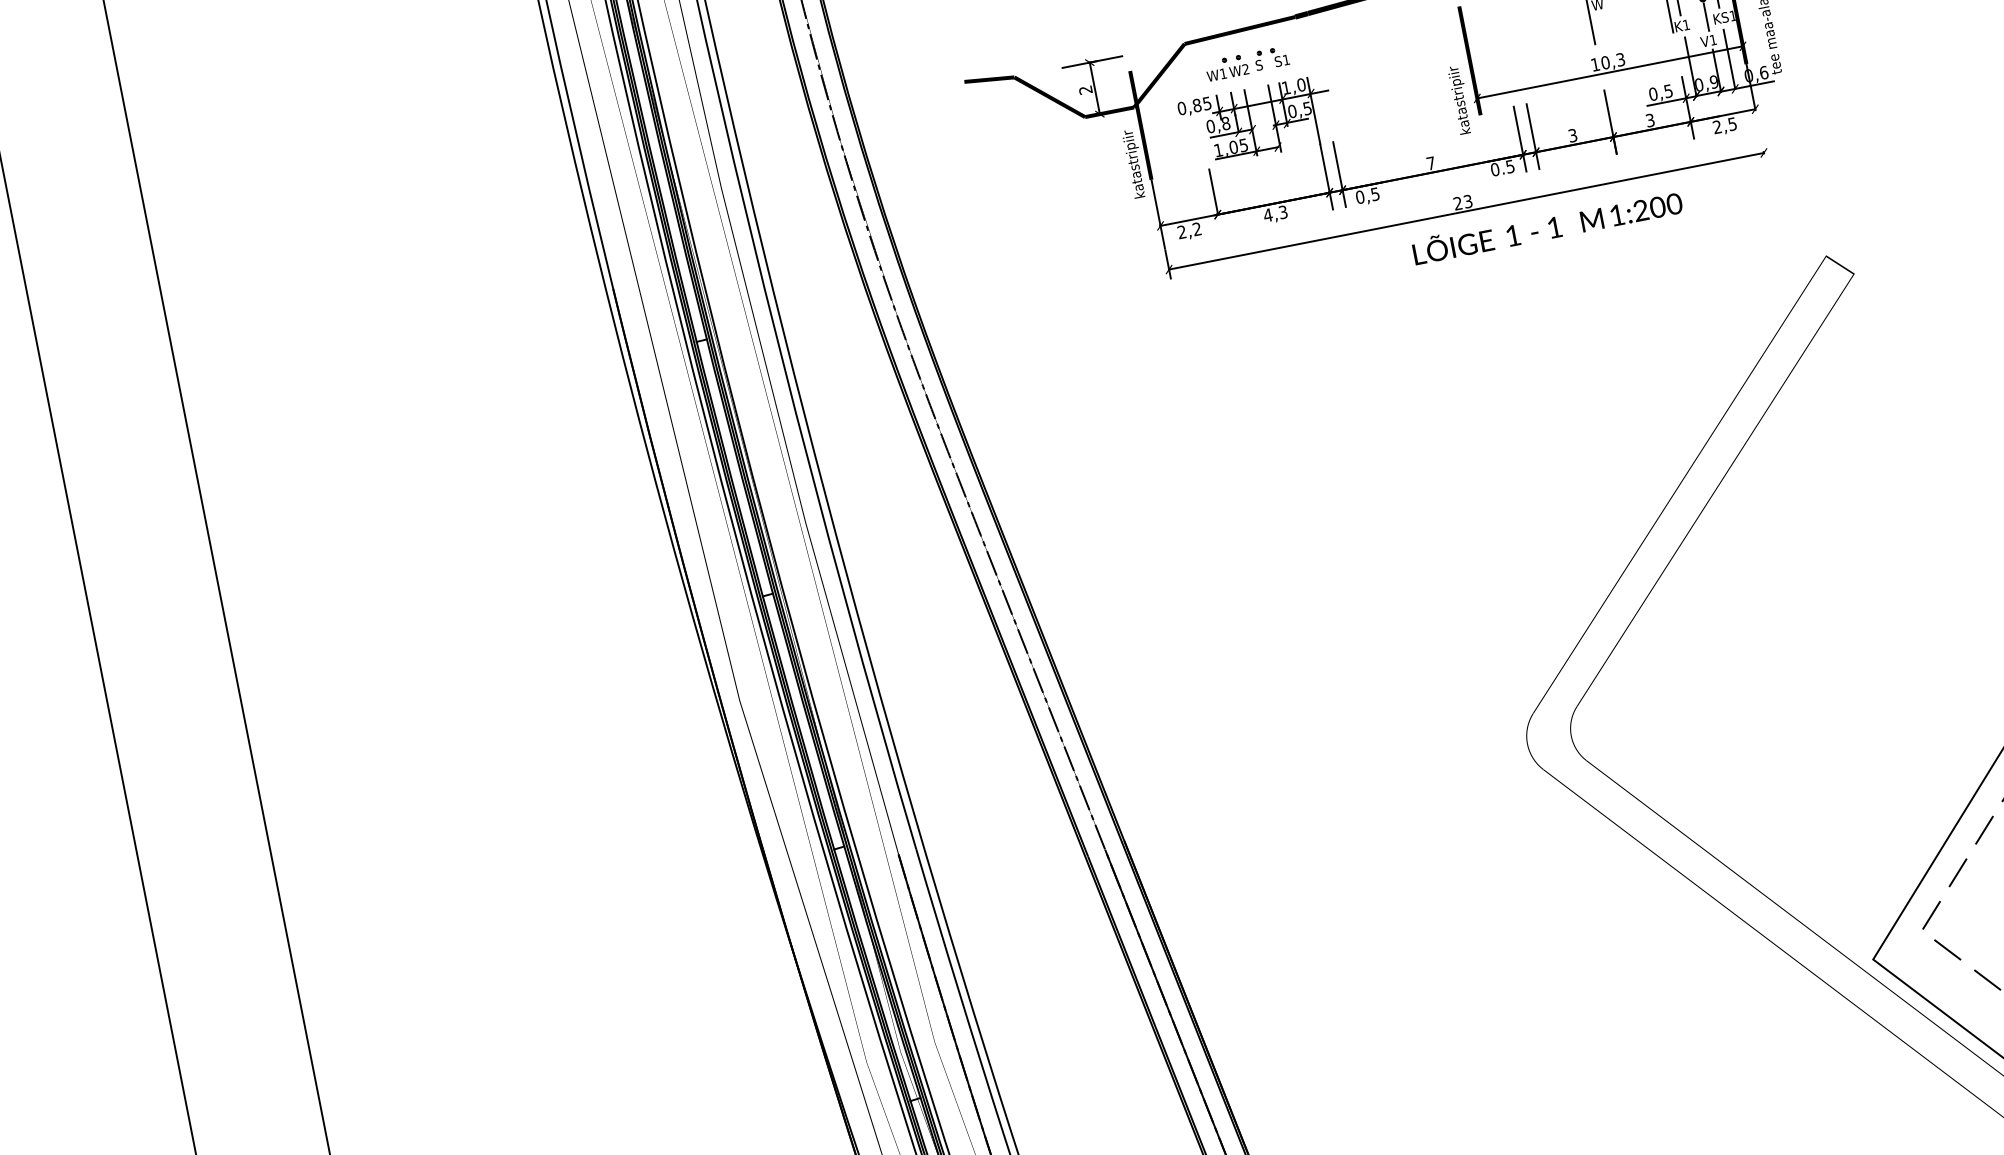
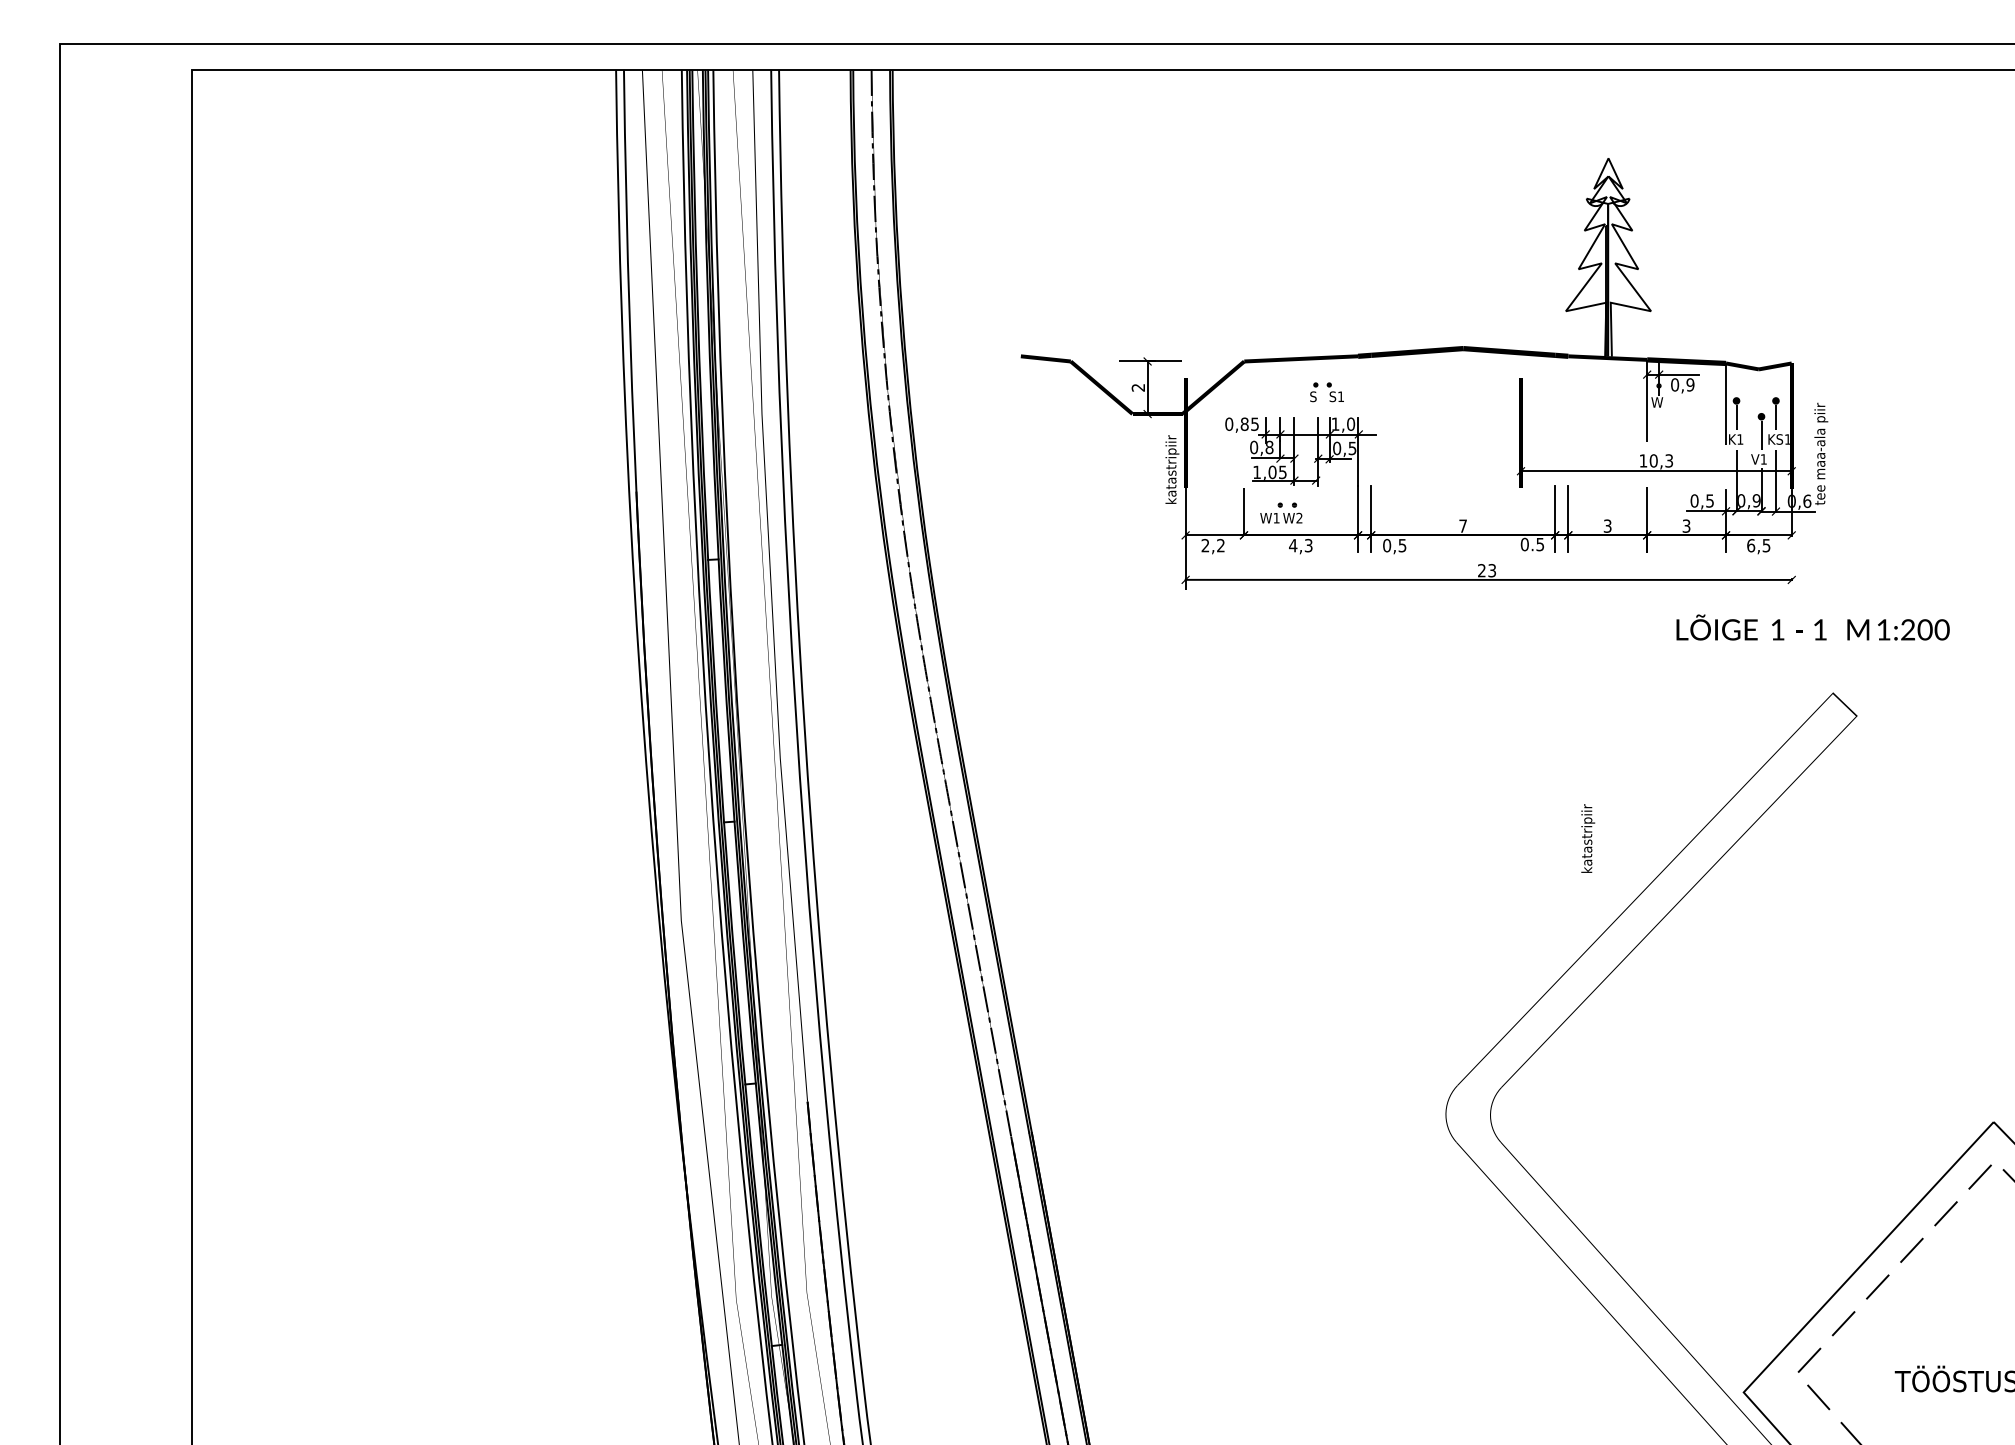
text: (1227, 67) -> (1281, 512), moved
text: (1460, 99) -> (1588, 838), moved
text: (1717, 126) -> (1751, 545), 2,5 -> 6,5
text: (1546, 226) -> (1812, 627), moved

